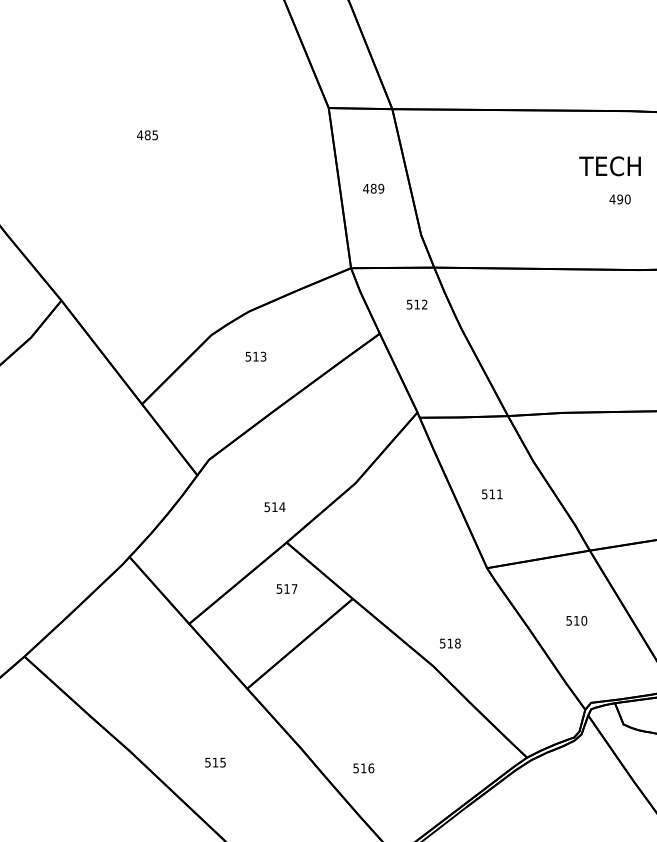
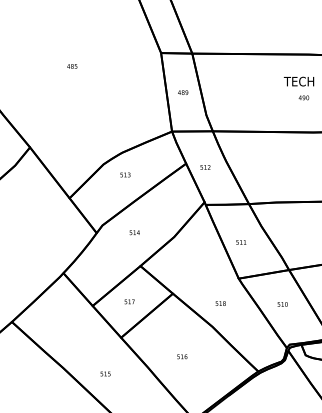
text: (417, 304) -> (205, 167), moved
text: (274, 506) -> (134, 232), moved
text: (286, 588) -> (129, 301), moved
text: (449, 643) -> (220, 303), moved
text: (364, 767) -> (182, 356), moved

